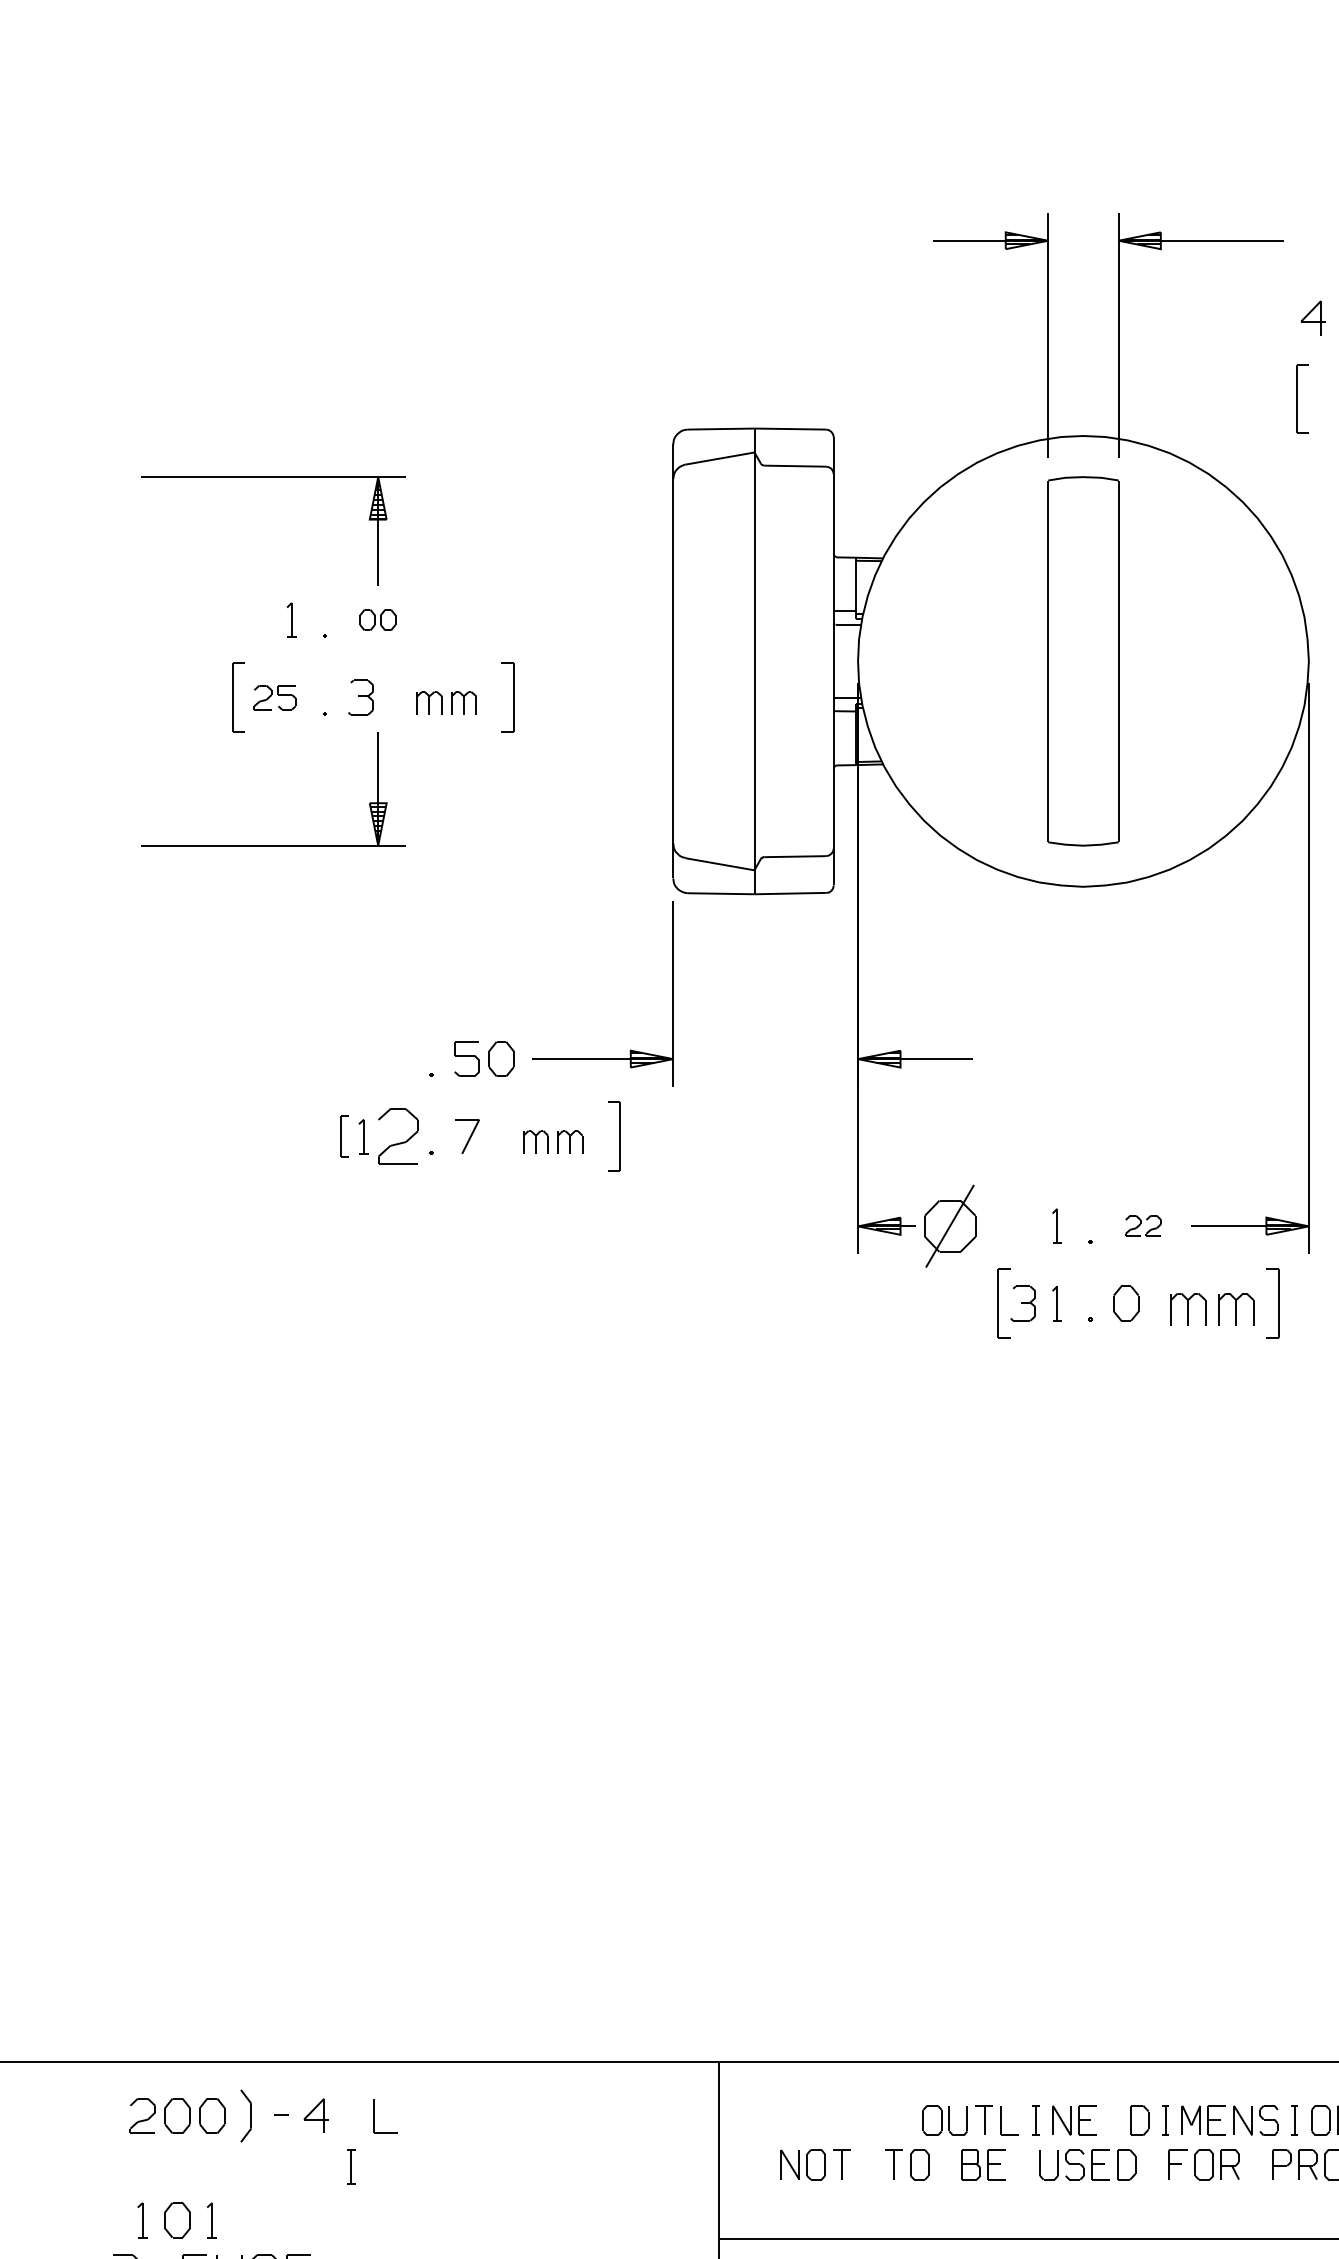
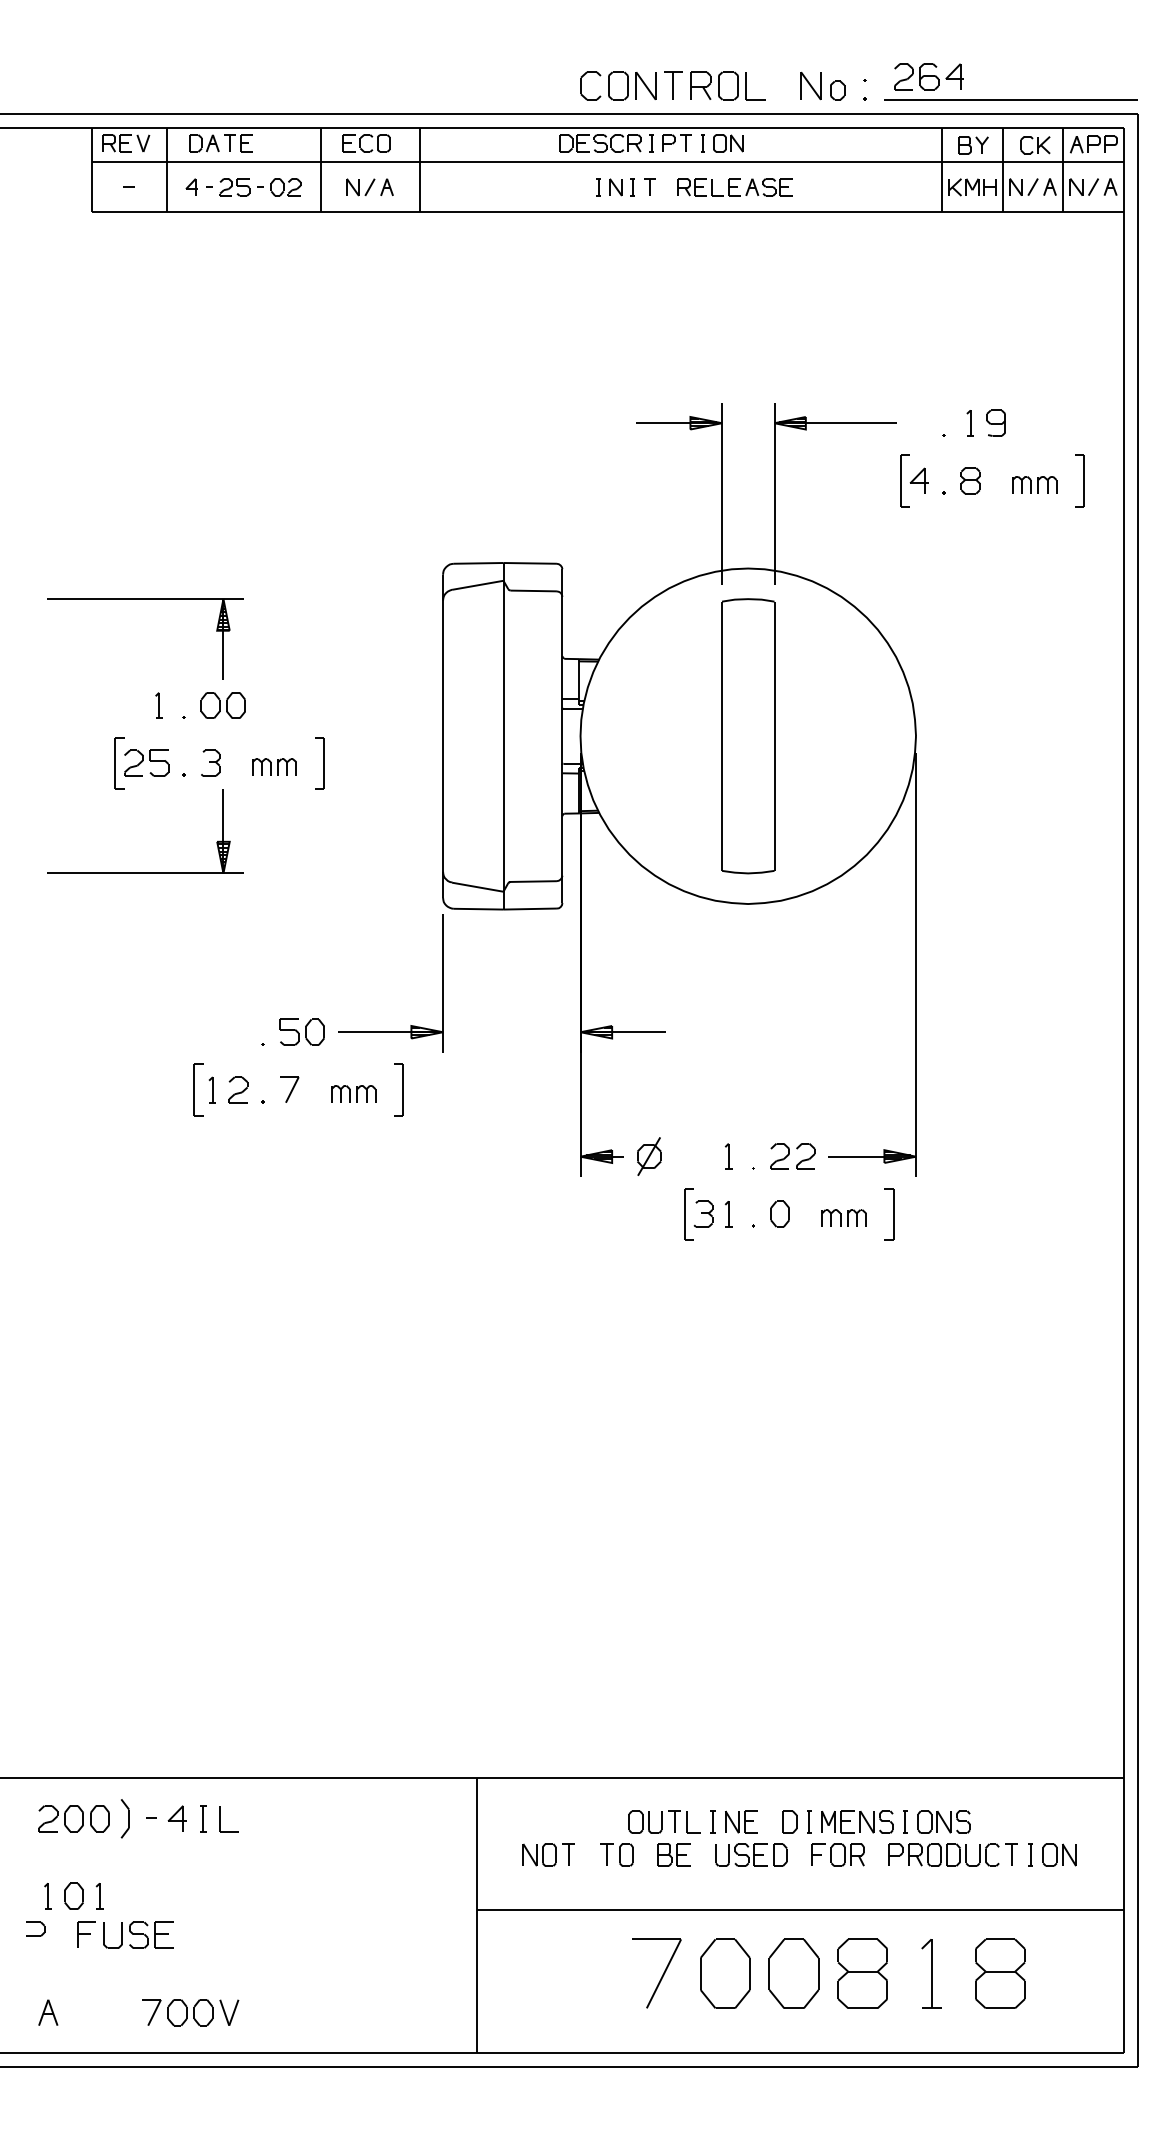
part: (1301, 398) -> (904, 480), moved
part: (376, 620) -> (222, 705), size x1.67
part: (274, 696) -> (146, 762), size x1.43
part: (344, 1136) -> (198, 1089), size x1.67
part: (398, 1136) -> (238, 1089), size x0.62
part: (950, 1226) -> (649, 1156), size x0.62
part: (1142, 1226) -> (792, 1156), size x1.67
part: (1211, 1308) -> (843, 1217), size x0.71
part: (351, 2166) -> (203, 1818), moved

